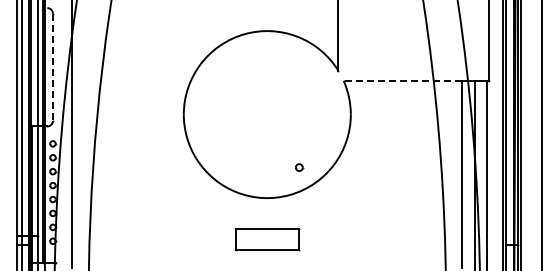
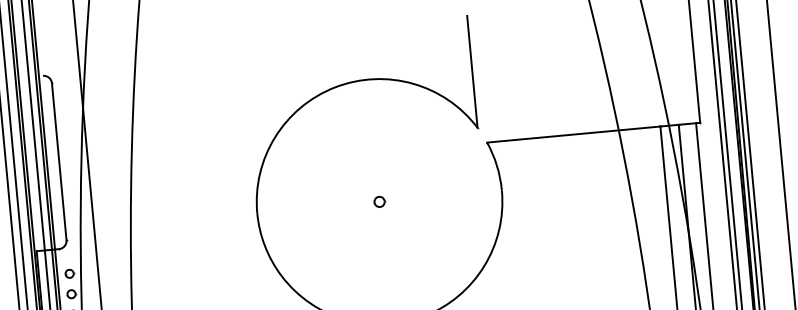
line: (52, 67) -> (58, 162), dashed -> solid
line: (402, 81) -> (573, 135), dashed -> solid
part: (299, 167) -> (379, 201), moved

